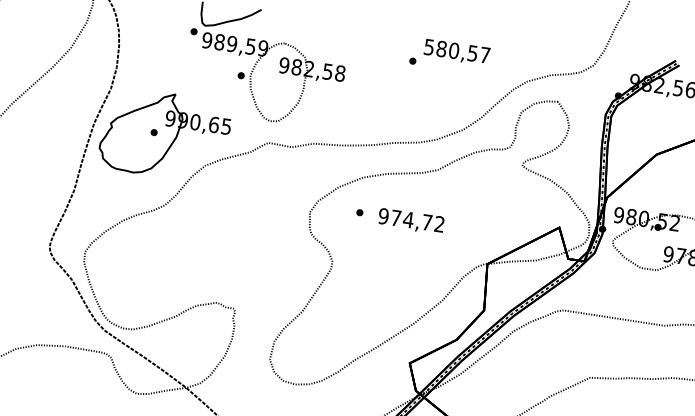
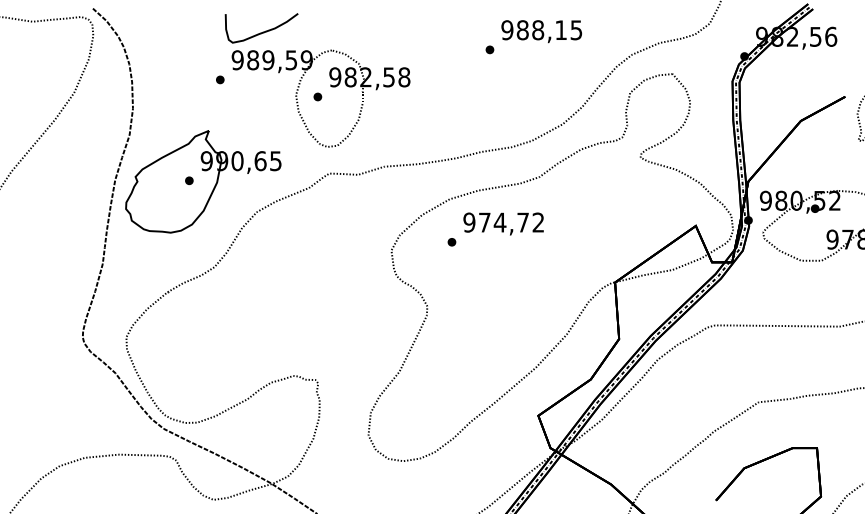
part: (194, 31) -> (220, 79), moved
text: (456, 51) -> (541, 30), 580,57 -> 988,15
part: (240, 75) -> (317, 96), moved
text: (411, 221) -> (503, 223), moved

